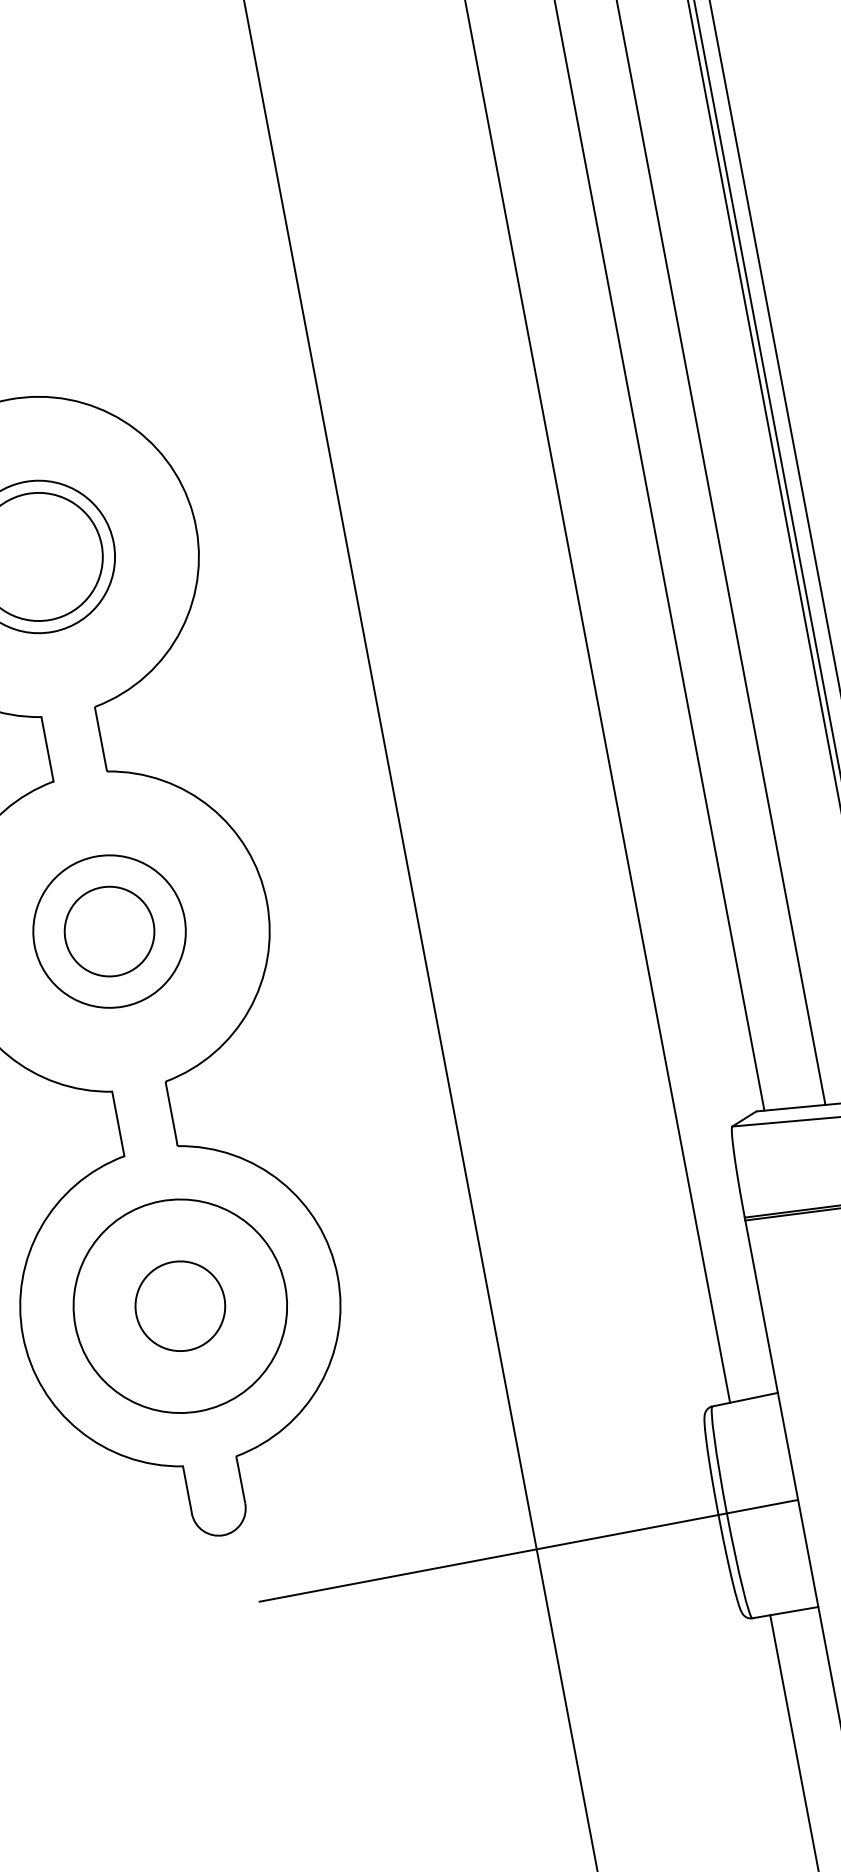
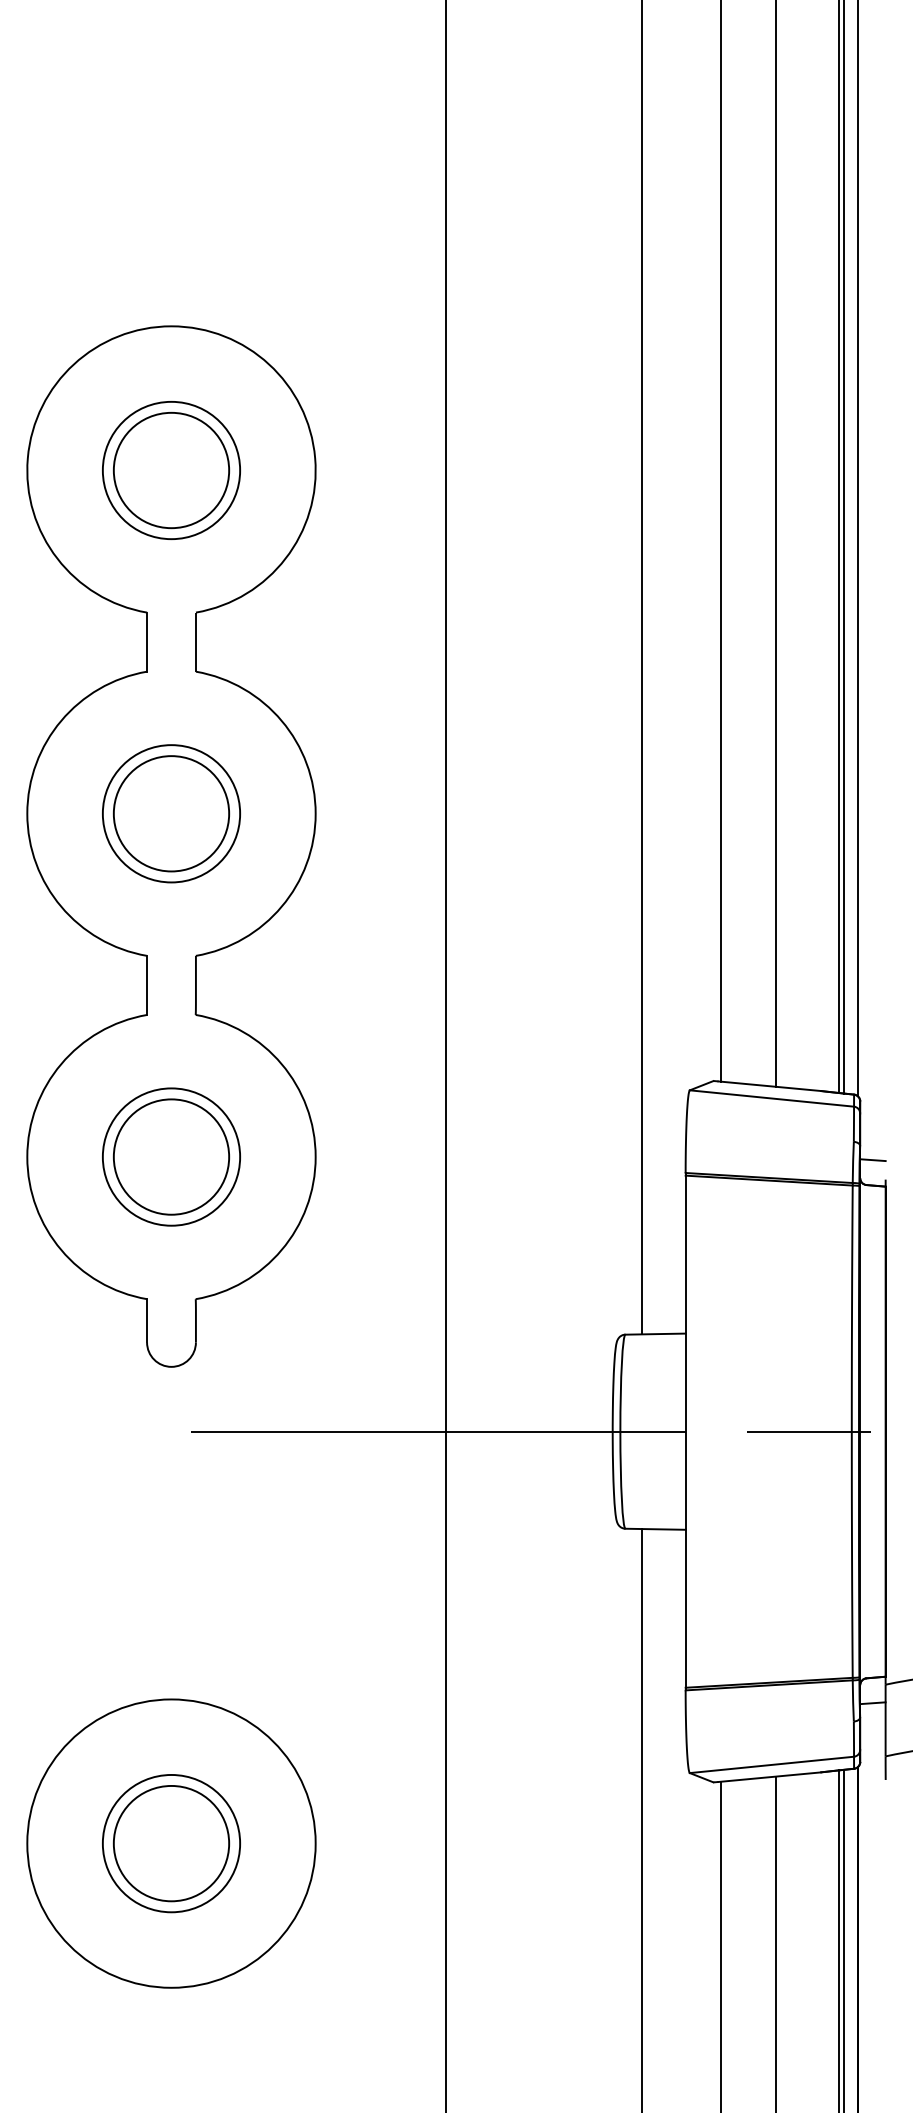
circle: (109, 931) -> (171, 813), size x1.43
circle: (180, 1305) -> (171, 1156), size x0.71
circle: (180, 1305) -> (171, 1156), size x1.43

